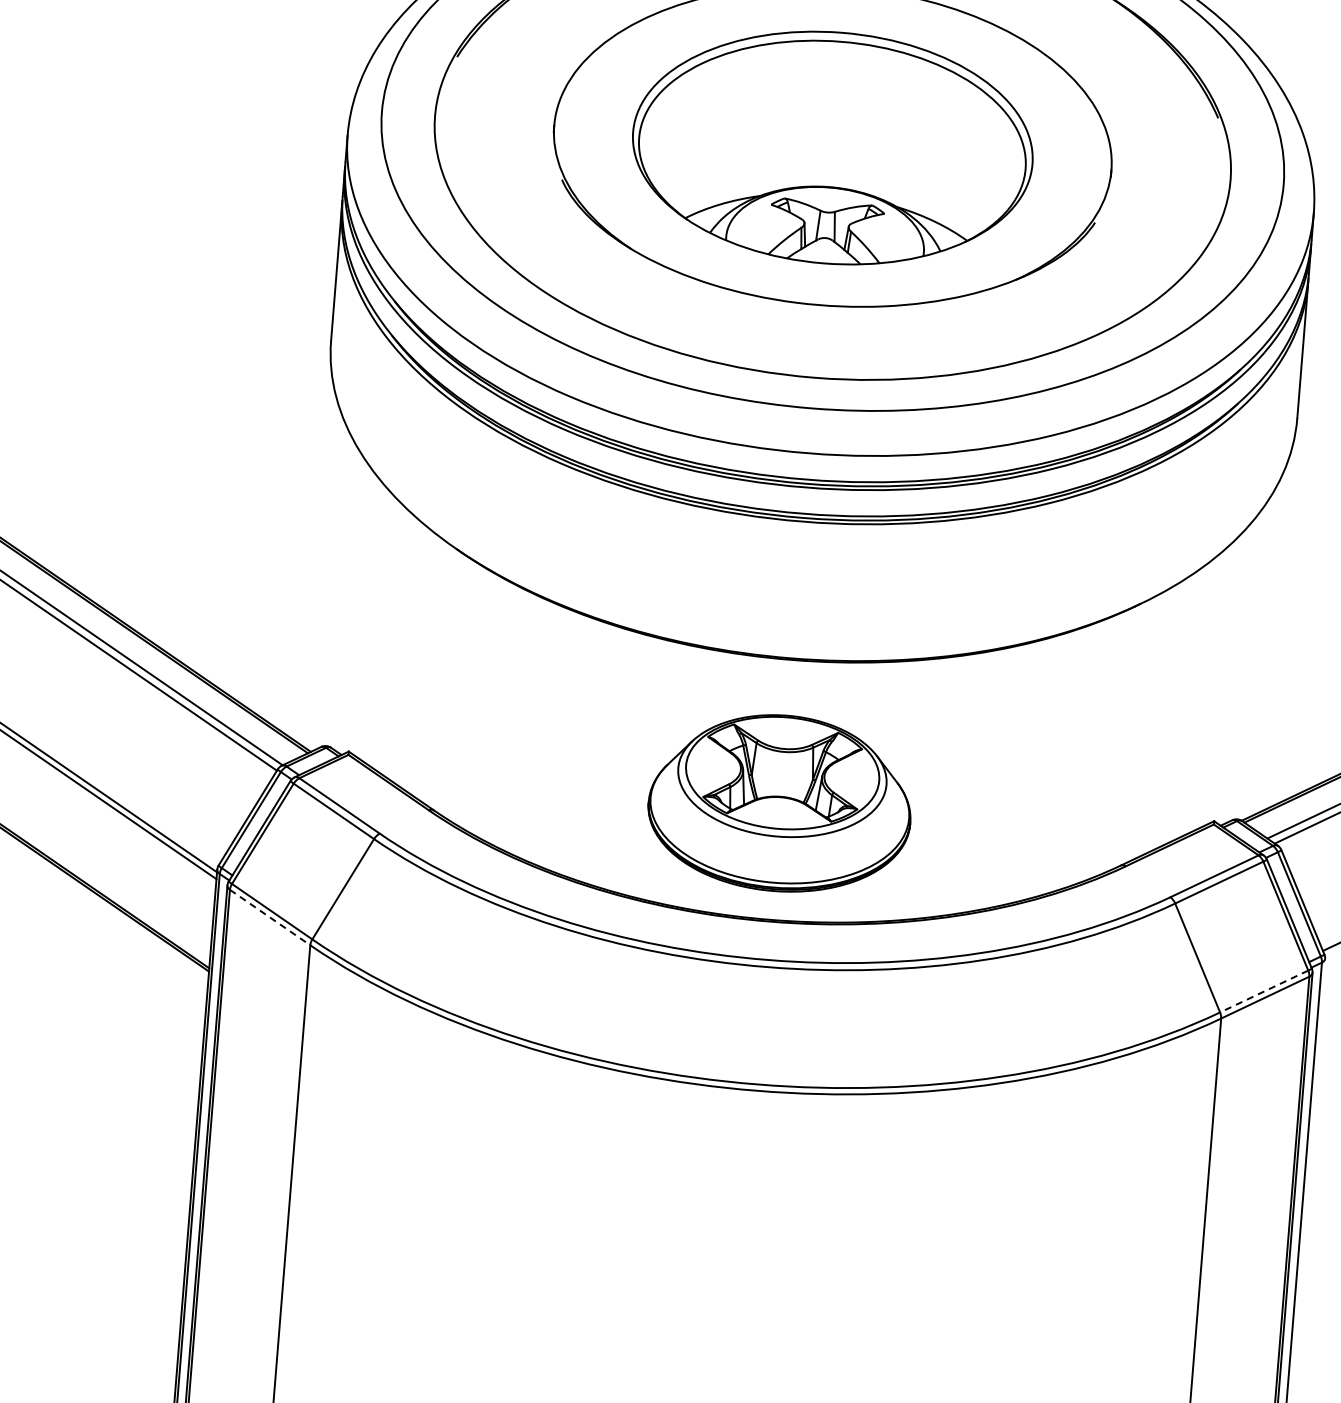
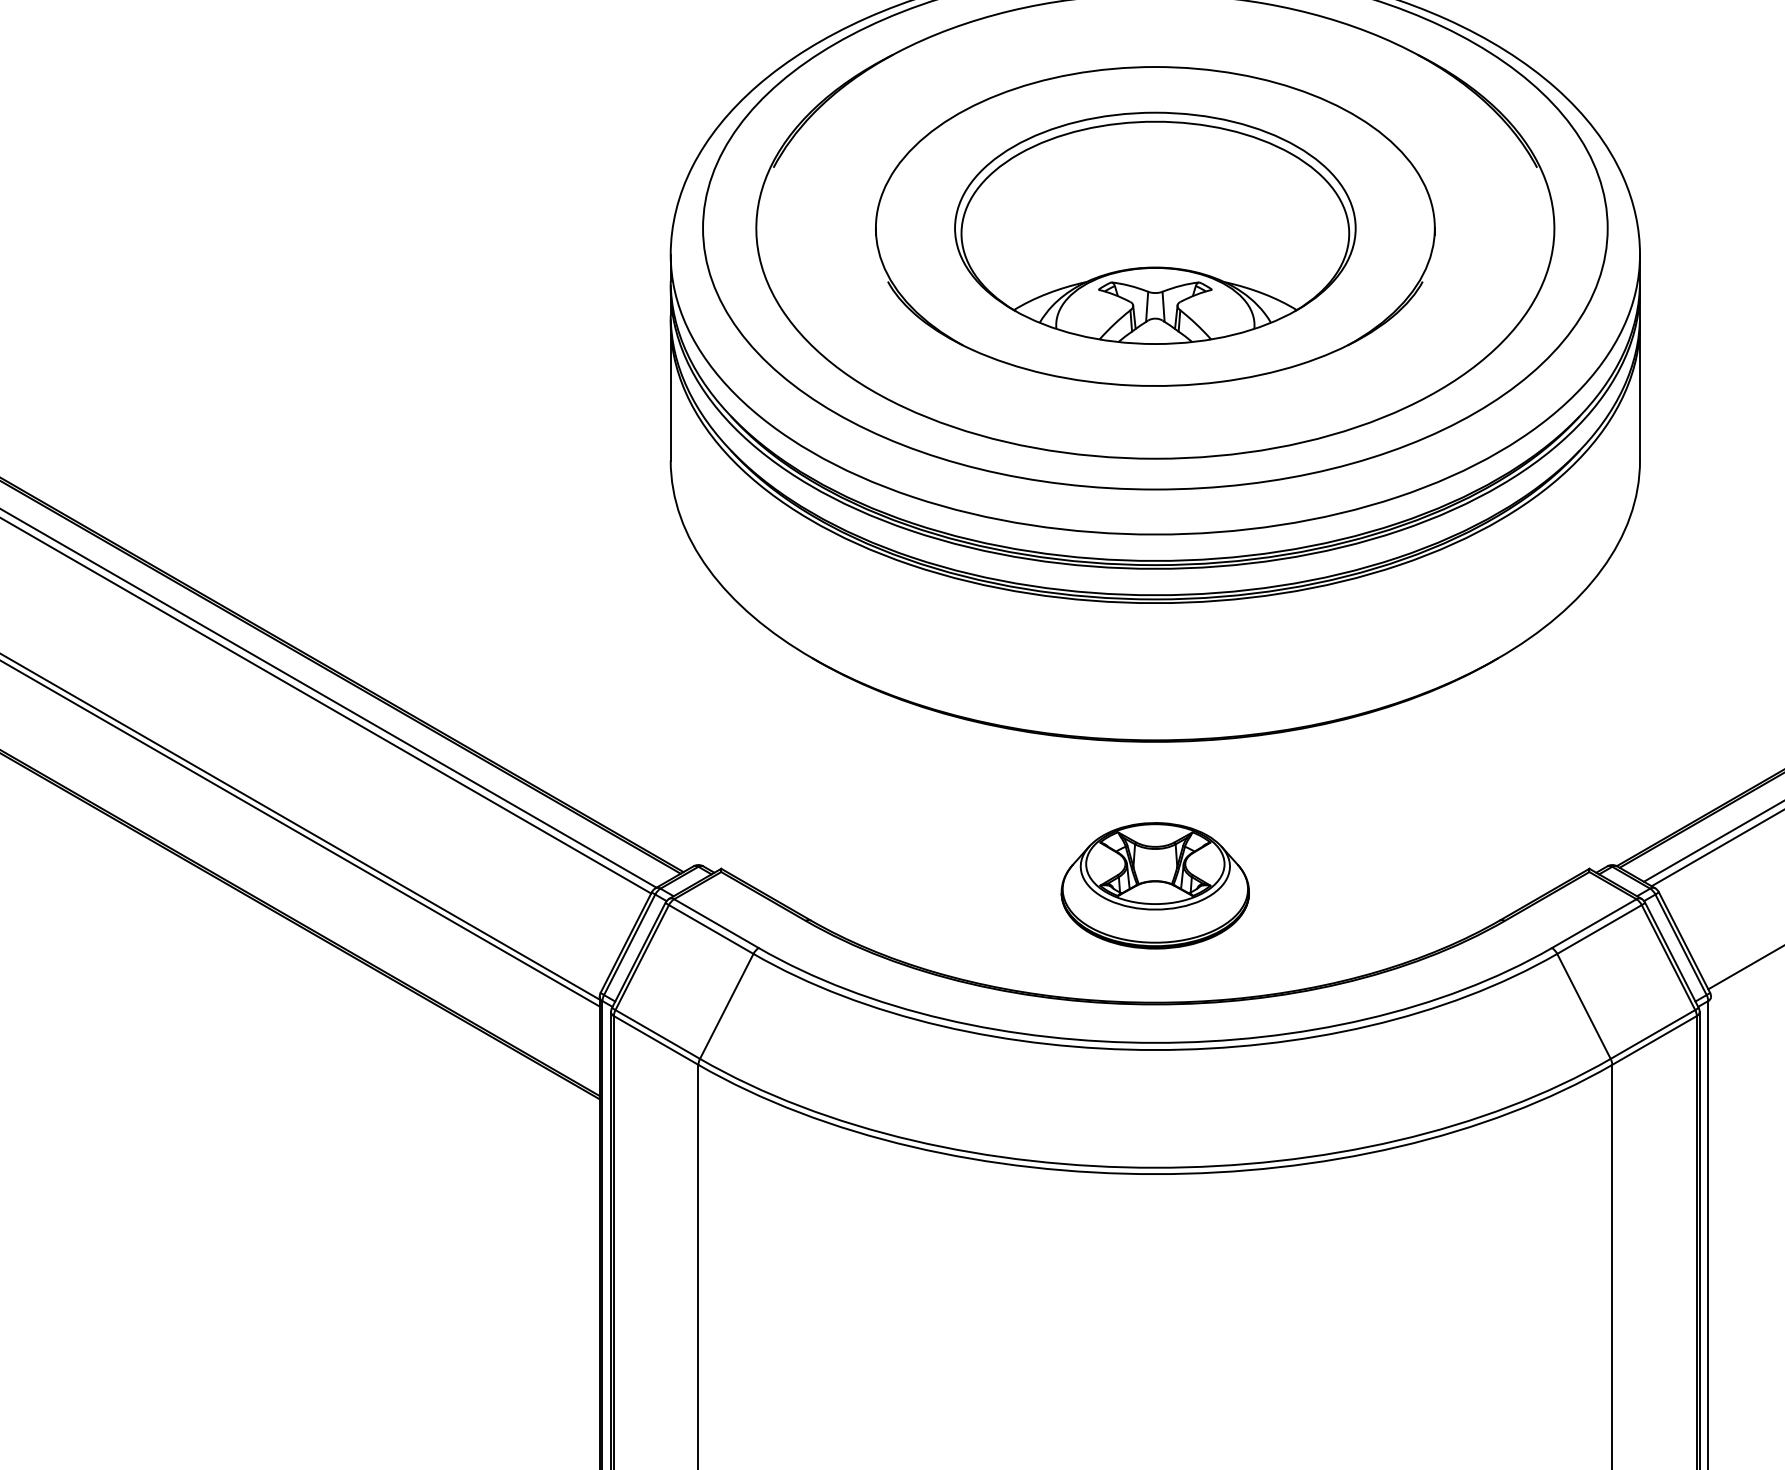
part: (779, 803) -> (1154, 885), size x0.71
line: (270, 917) -> (656, 1040), dashed -> solid
line: (1263, 991) -> (1652, 1034), dashed -> solid

